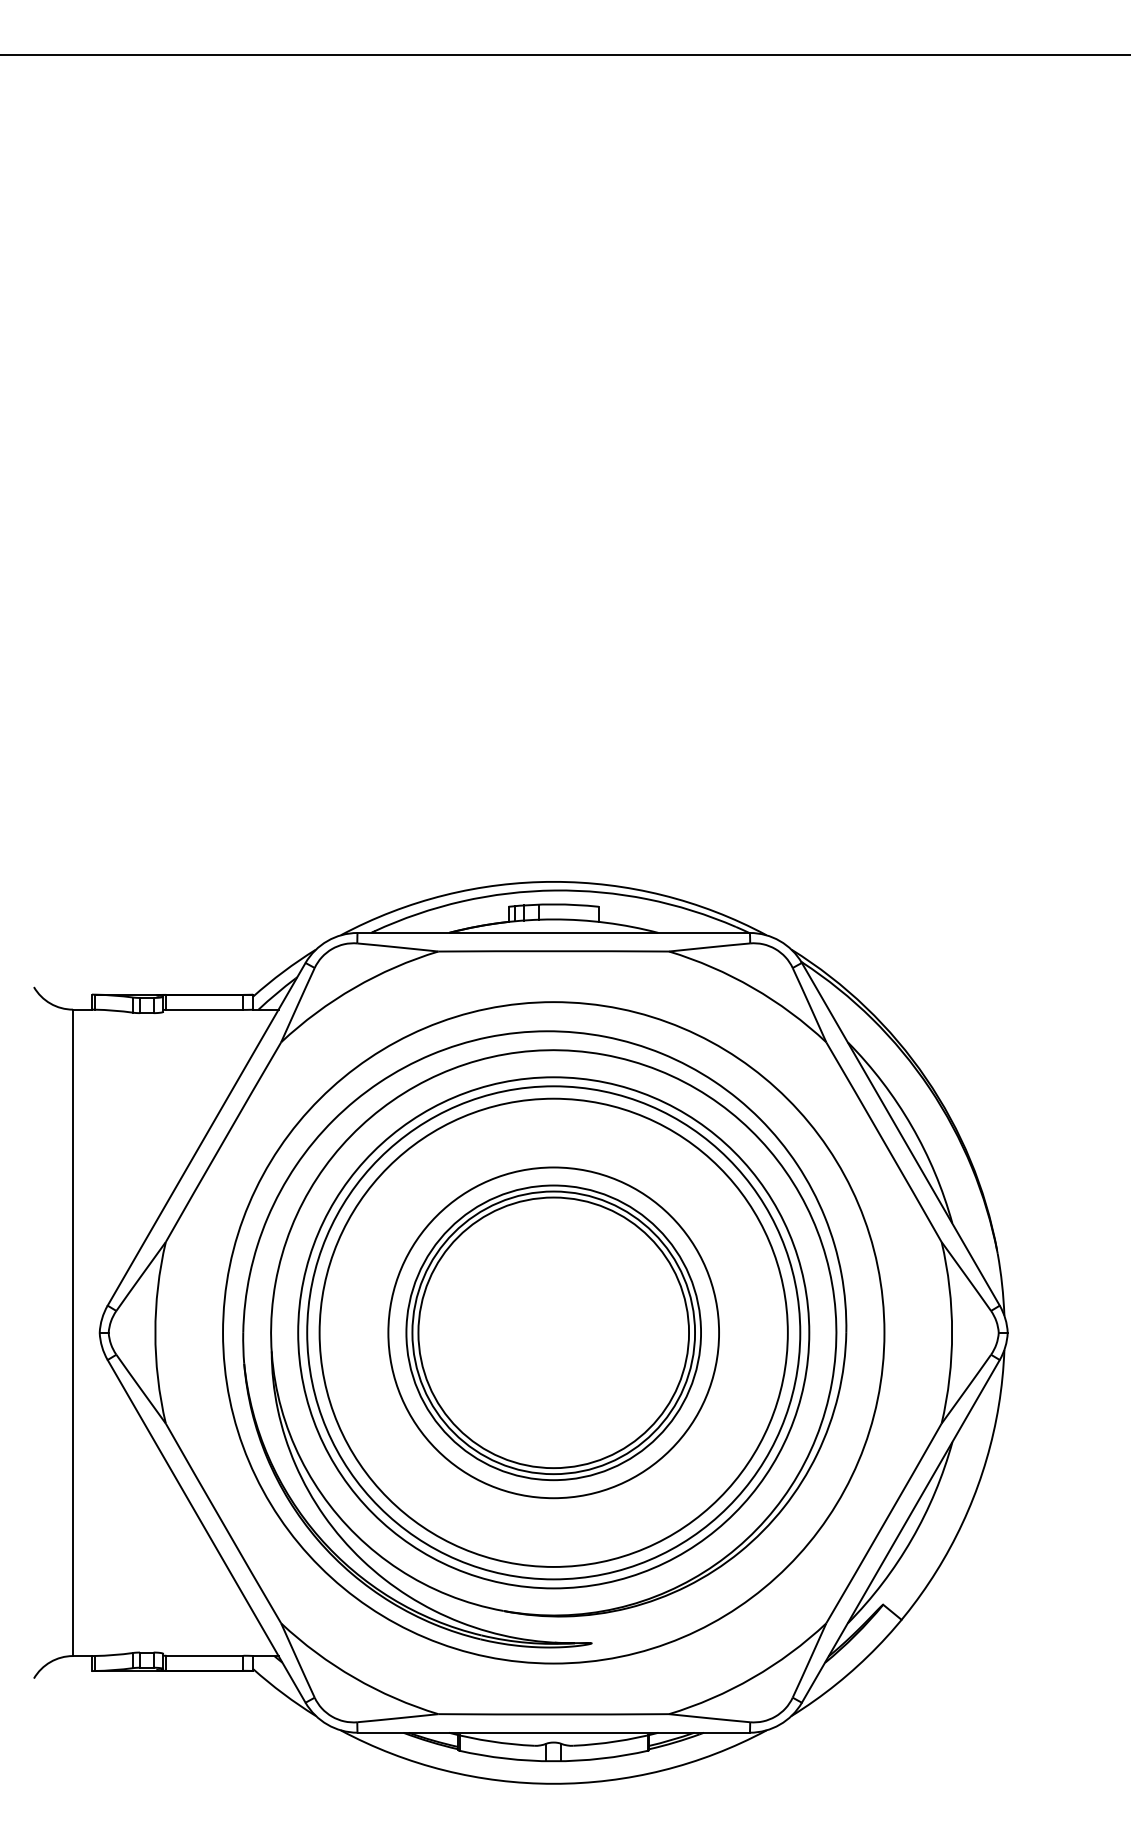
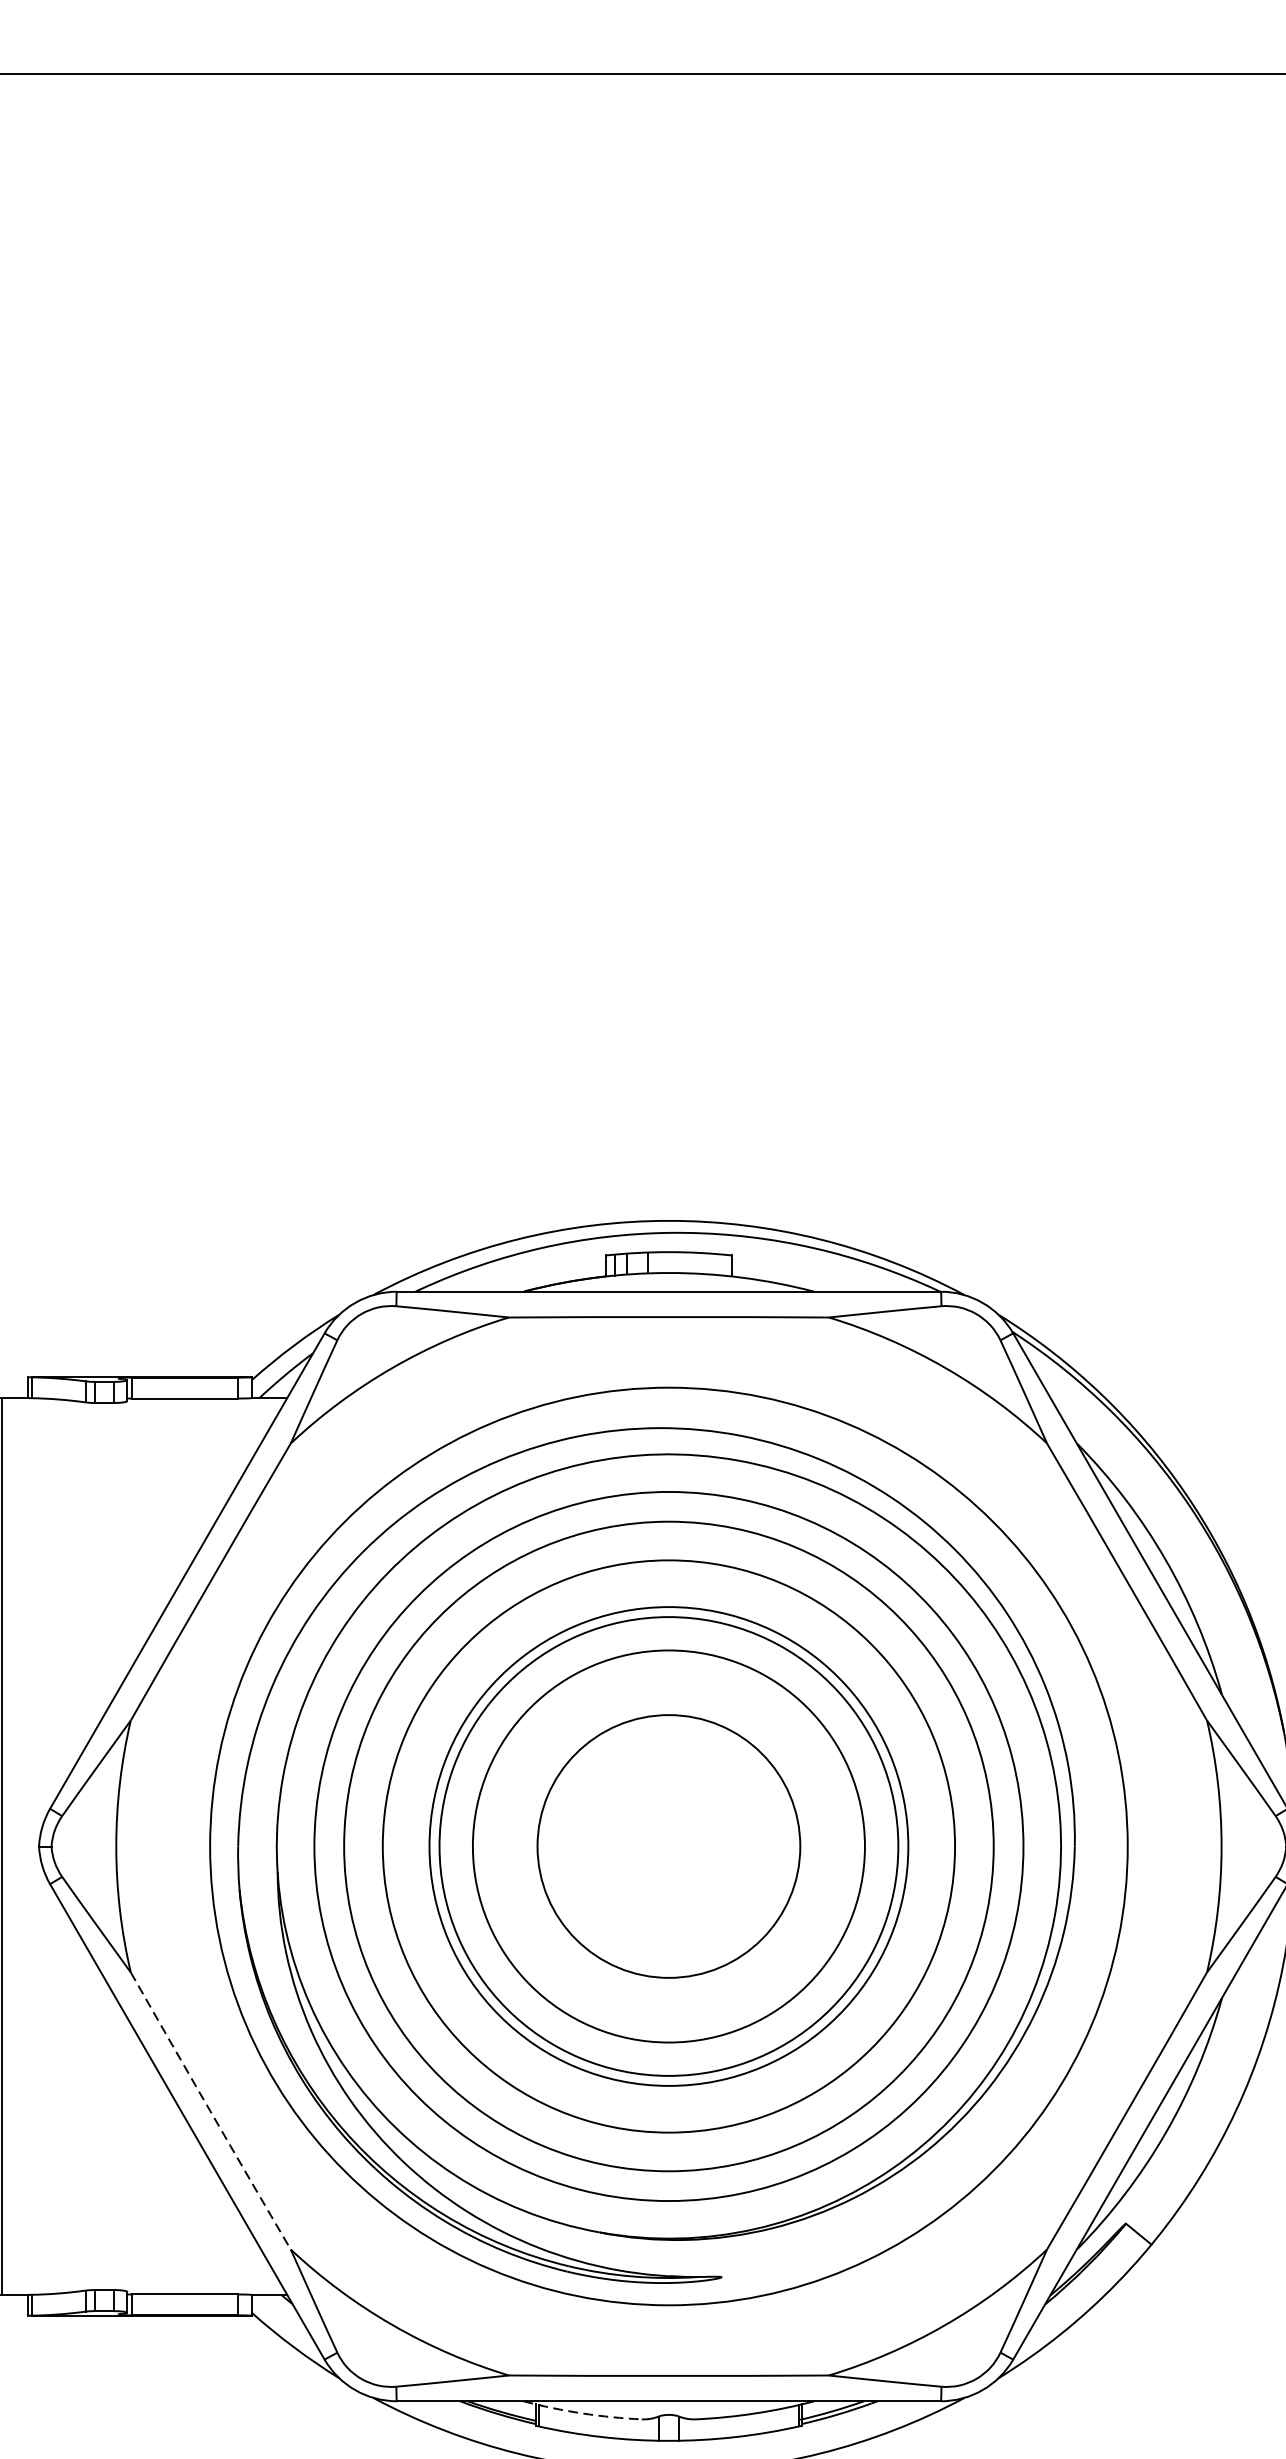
circle: (553, 1332) -> (668, 1846), size x0.7
circle: (553, 1332) -> (668, 1846), size x0.7
circle: (553, 1332) -> (668, 1846), size x1.4
arc: (223, 1523) -> (210, 2110), solid -> dashed
arc: (491, 1741) -> (582, 2413), solid -> dashed

